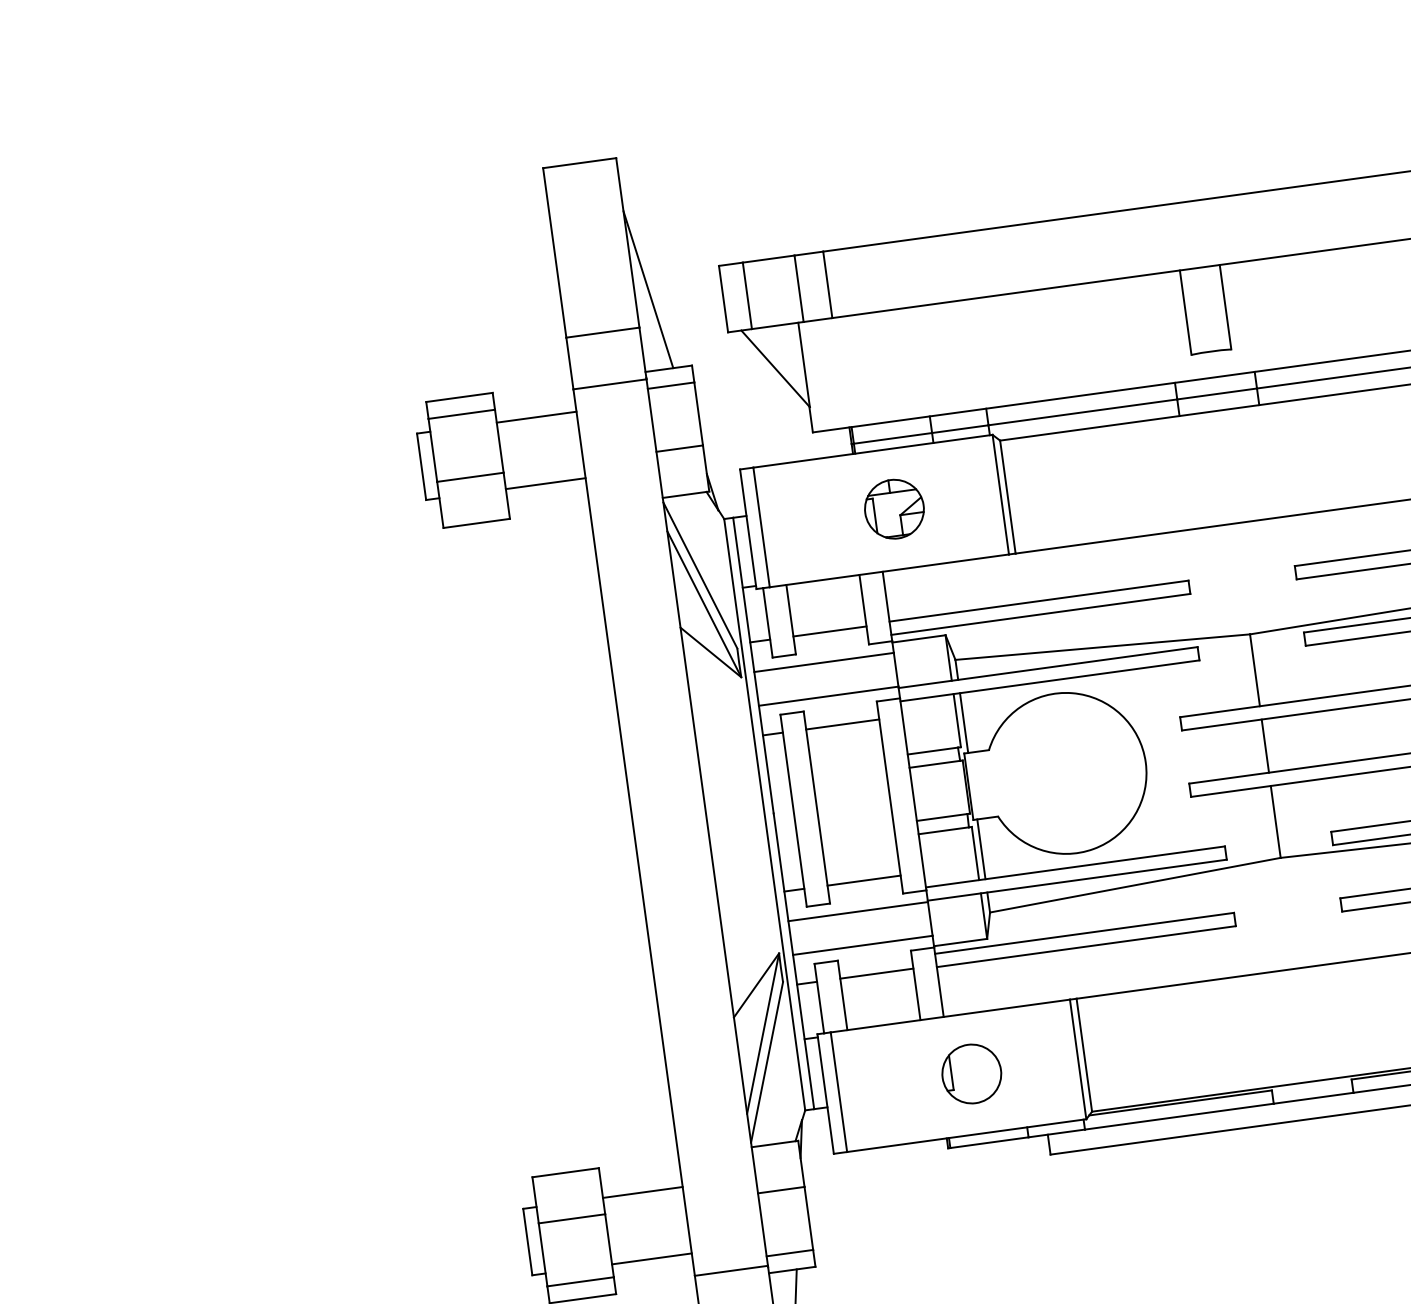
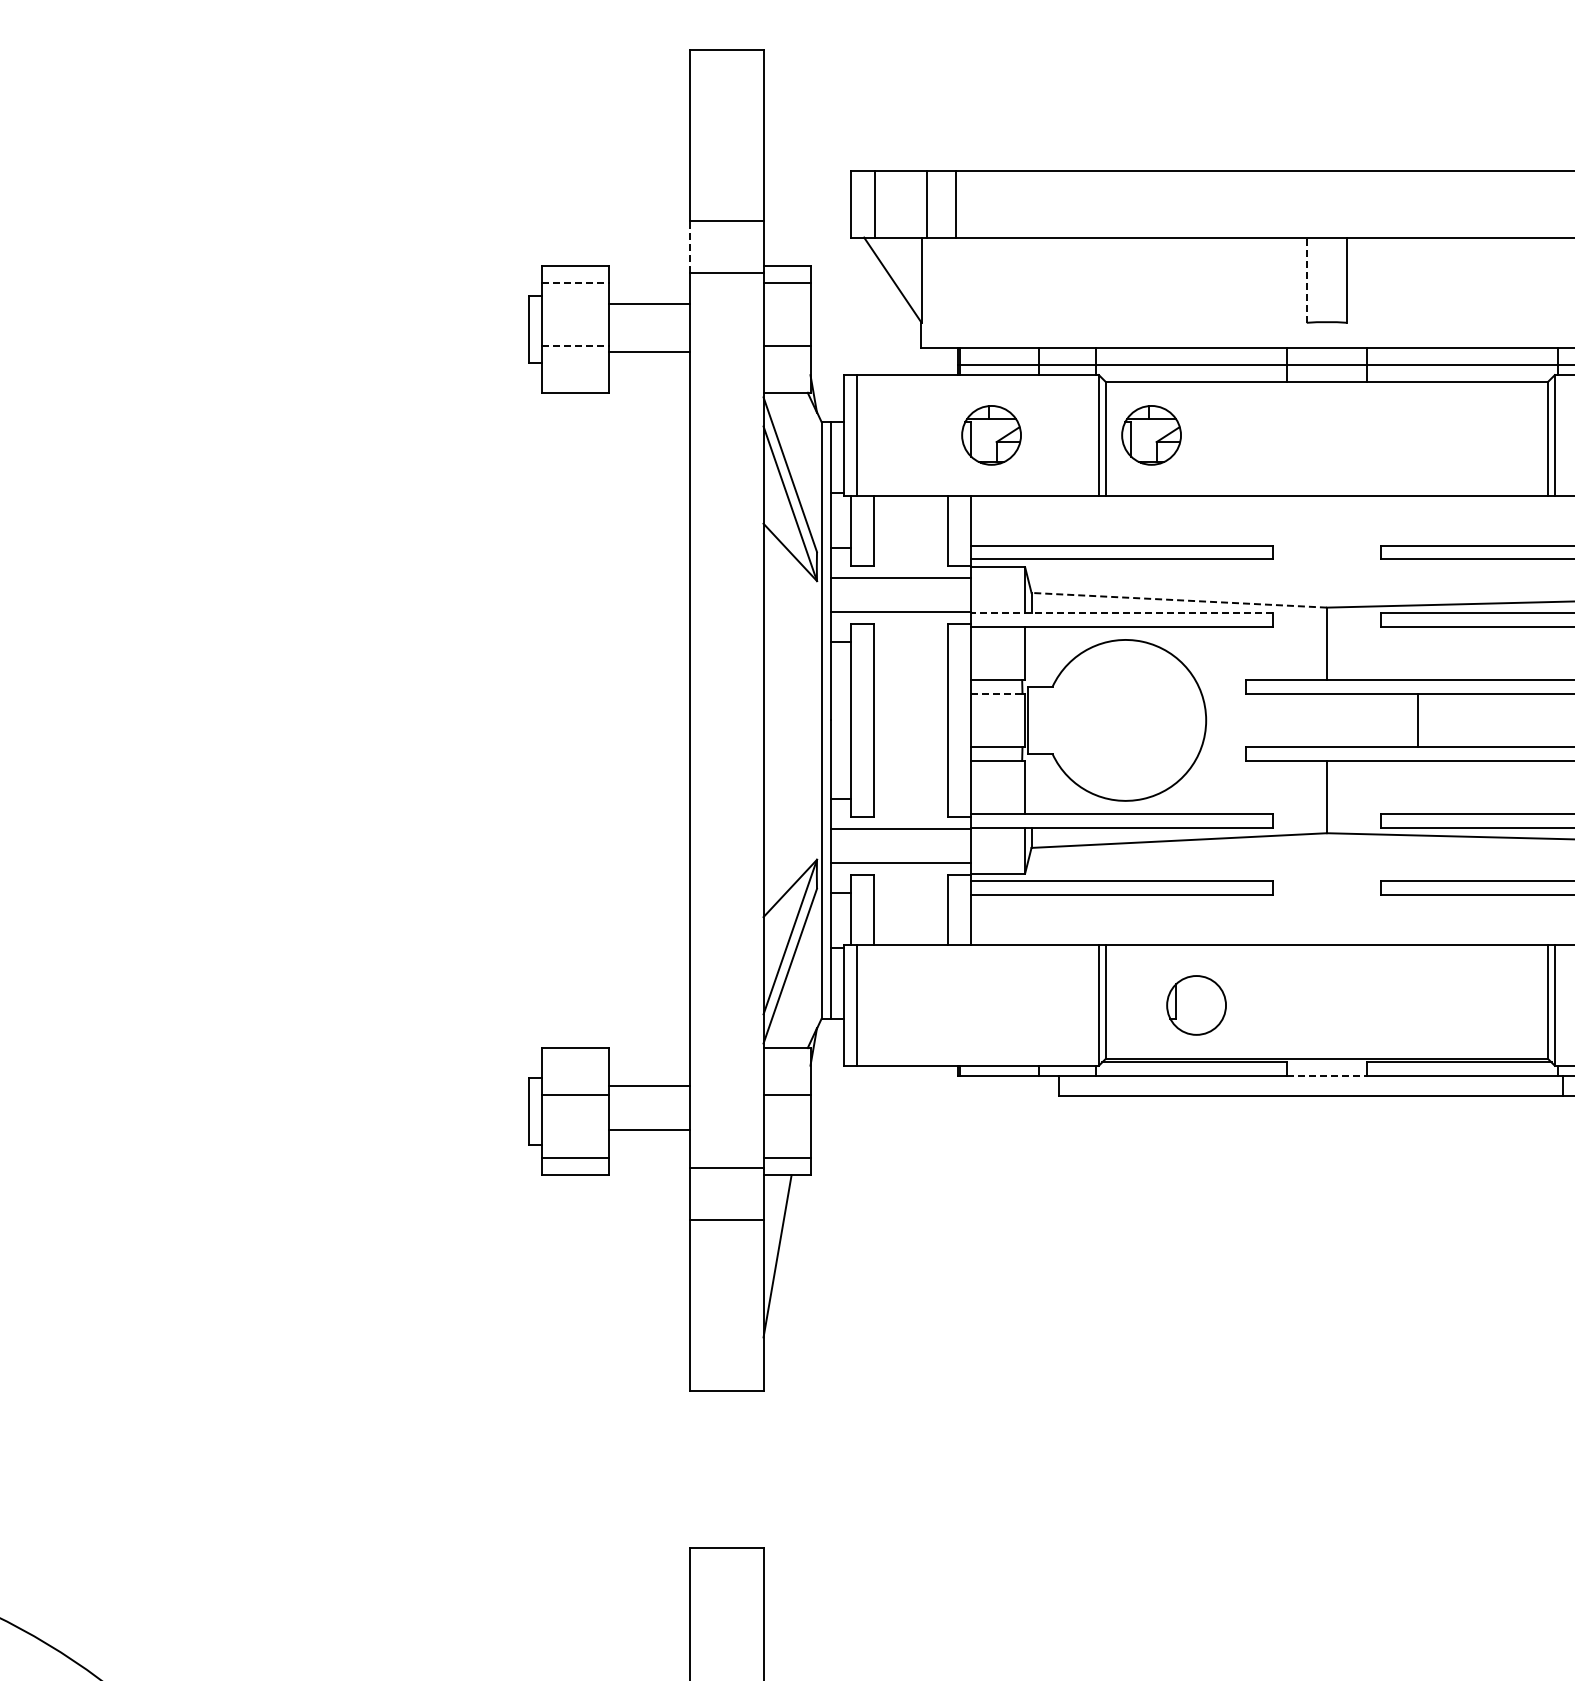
line: (648, 289) -> (777, 184), removed
line: (1185, 313) -> (1306, 280), solid -> dashed
line: (569, 363) -> (689, 246), solid -> dashed
line: (461, 414) -> (575, 282), solid -> dashed
line: (536, 417) -> (649, 351), moved
line: (470, 477) -> (575, 346), solid -> dashed
line: (545, 483) -> (649, 303), moved
part: (1052, 487) -> (1151, 435), added
line: (829, 631) -> (910, 547), removed
line: (1103, 647) -> (1179, 600), solid -> dashed
line: (1048, 667) -> (1122, 613), solid -> dashed
line: (964, 722) -> (1031, 656), removed
line: (842, 724) -> (910, 641), removed
line: (1264, 746) -> (1417, 720), moved
line: (934, 764) -> (996, 693), solid -> dashed
line: (981, 848) -> (1031, 783), removed
line: (863, 880) -> (910, 799), removed
line: (876, 974) -> (910, 893), removed
part: (971, 1074) -> (1196, 1005), moved
line: (1314, 1097) -> (1327, 1075), solid -> dashed
line: (642, 1192) -> (649, 1130), moved
line: (651, 1259) -> (649, 1086), moved

